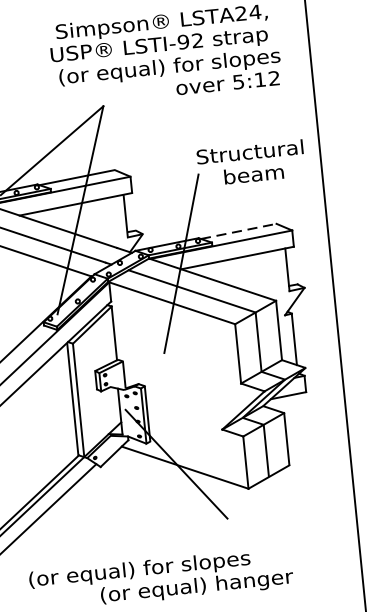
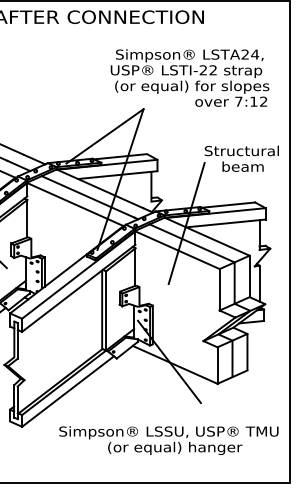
text: (183, 42) -> (203, 70), LSTI-92 -> LSTI-22
text: (238, 81) -> (238, 101), 5:12 -> 7:12
line: (238, 231) -> (228, 205), dashed -> solid
text: (185, 565) -> (168, 432), (or equal) for slopes -> Simpson® LSSU, USP® TMU

